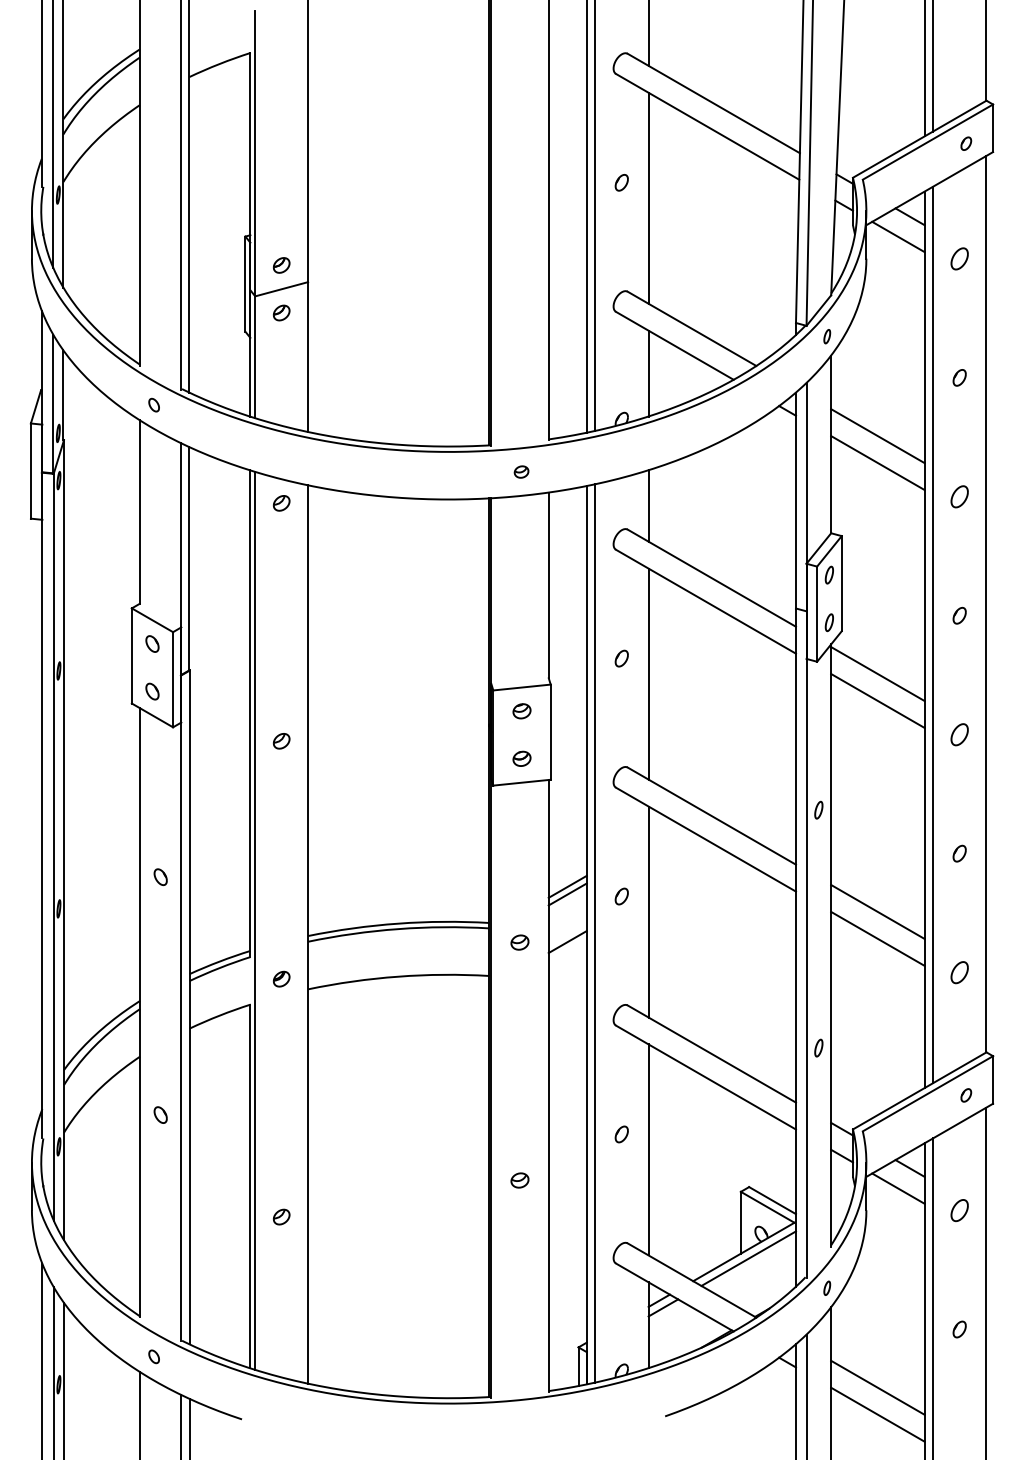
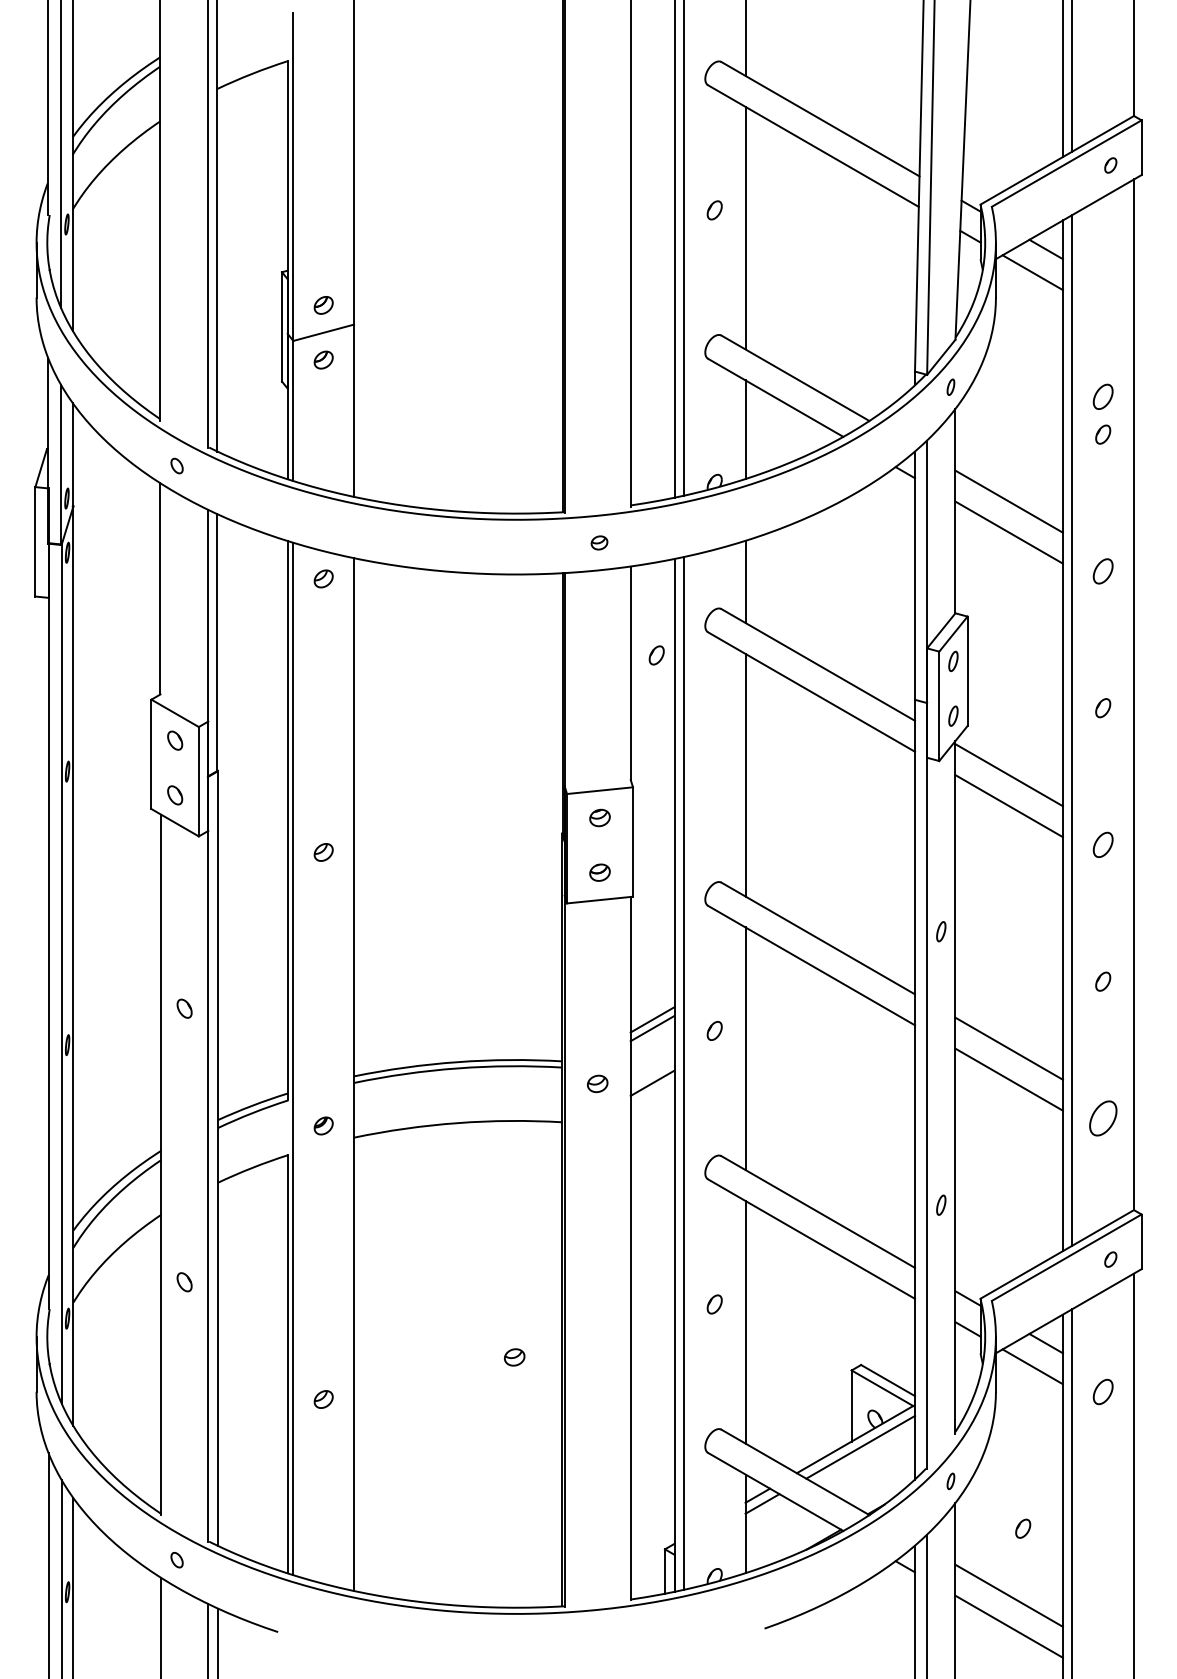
part: (959, 258) -> (1102, 396), moved
part: (621, 658) -> (656, 655), moved
part: (959, 972) -> (1102, 1118), size x1.4
part: (519, 1180) -> (514, 1357), moved
part: (959, 1329) -> (1023, 1528), moved

